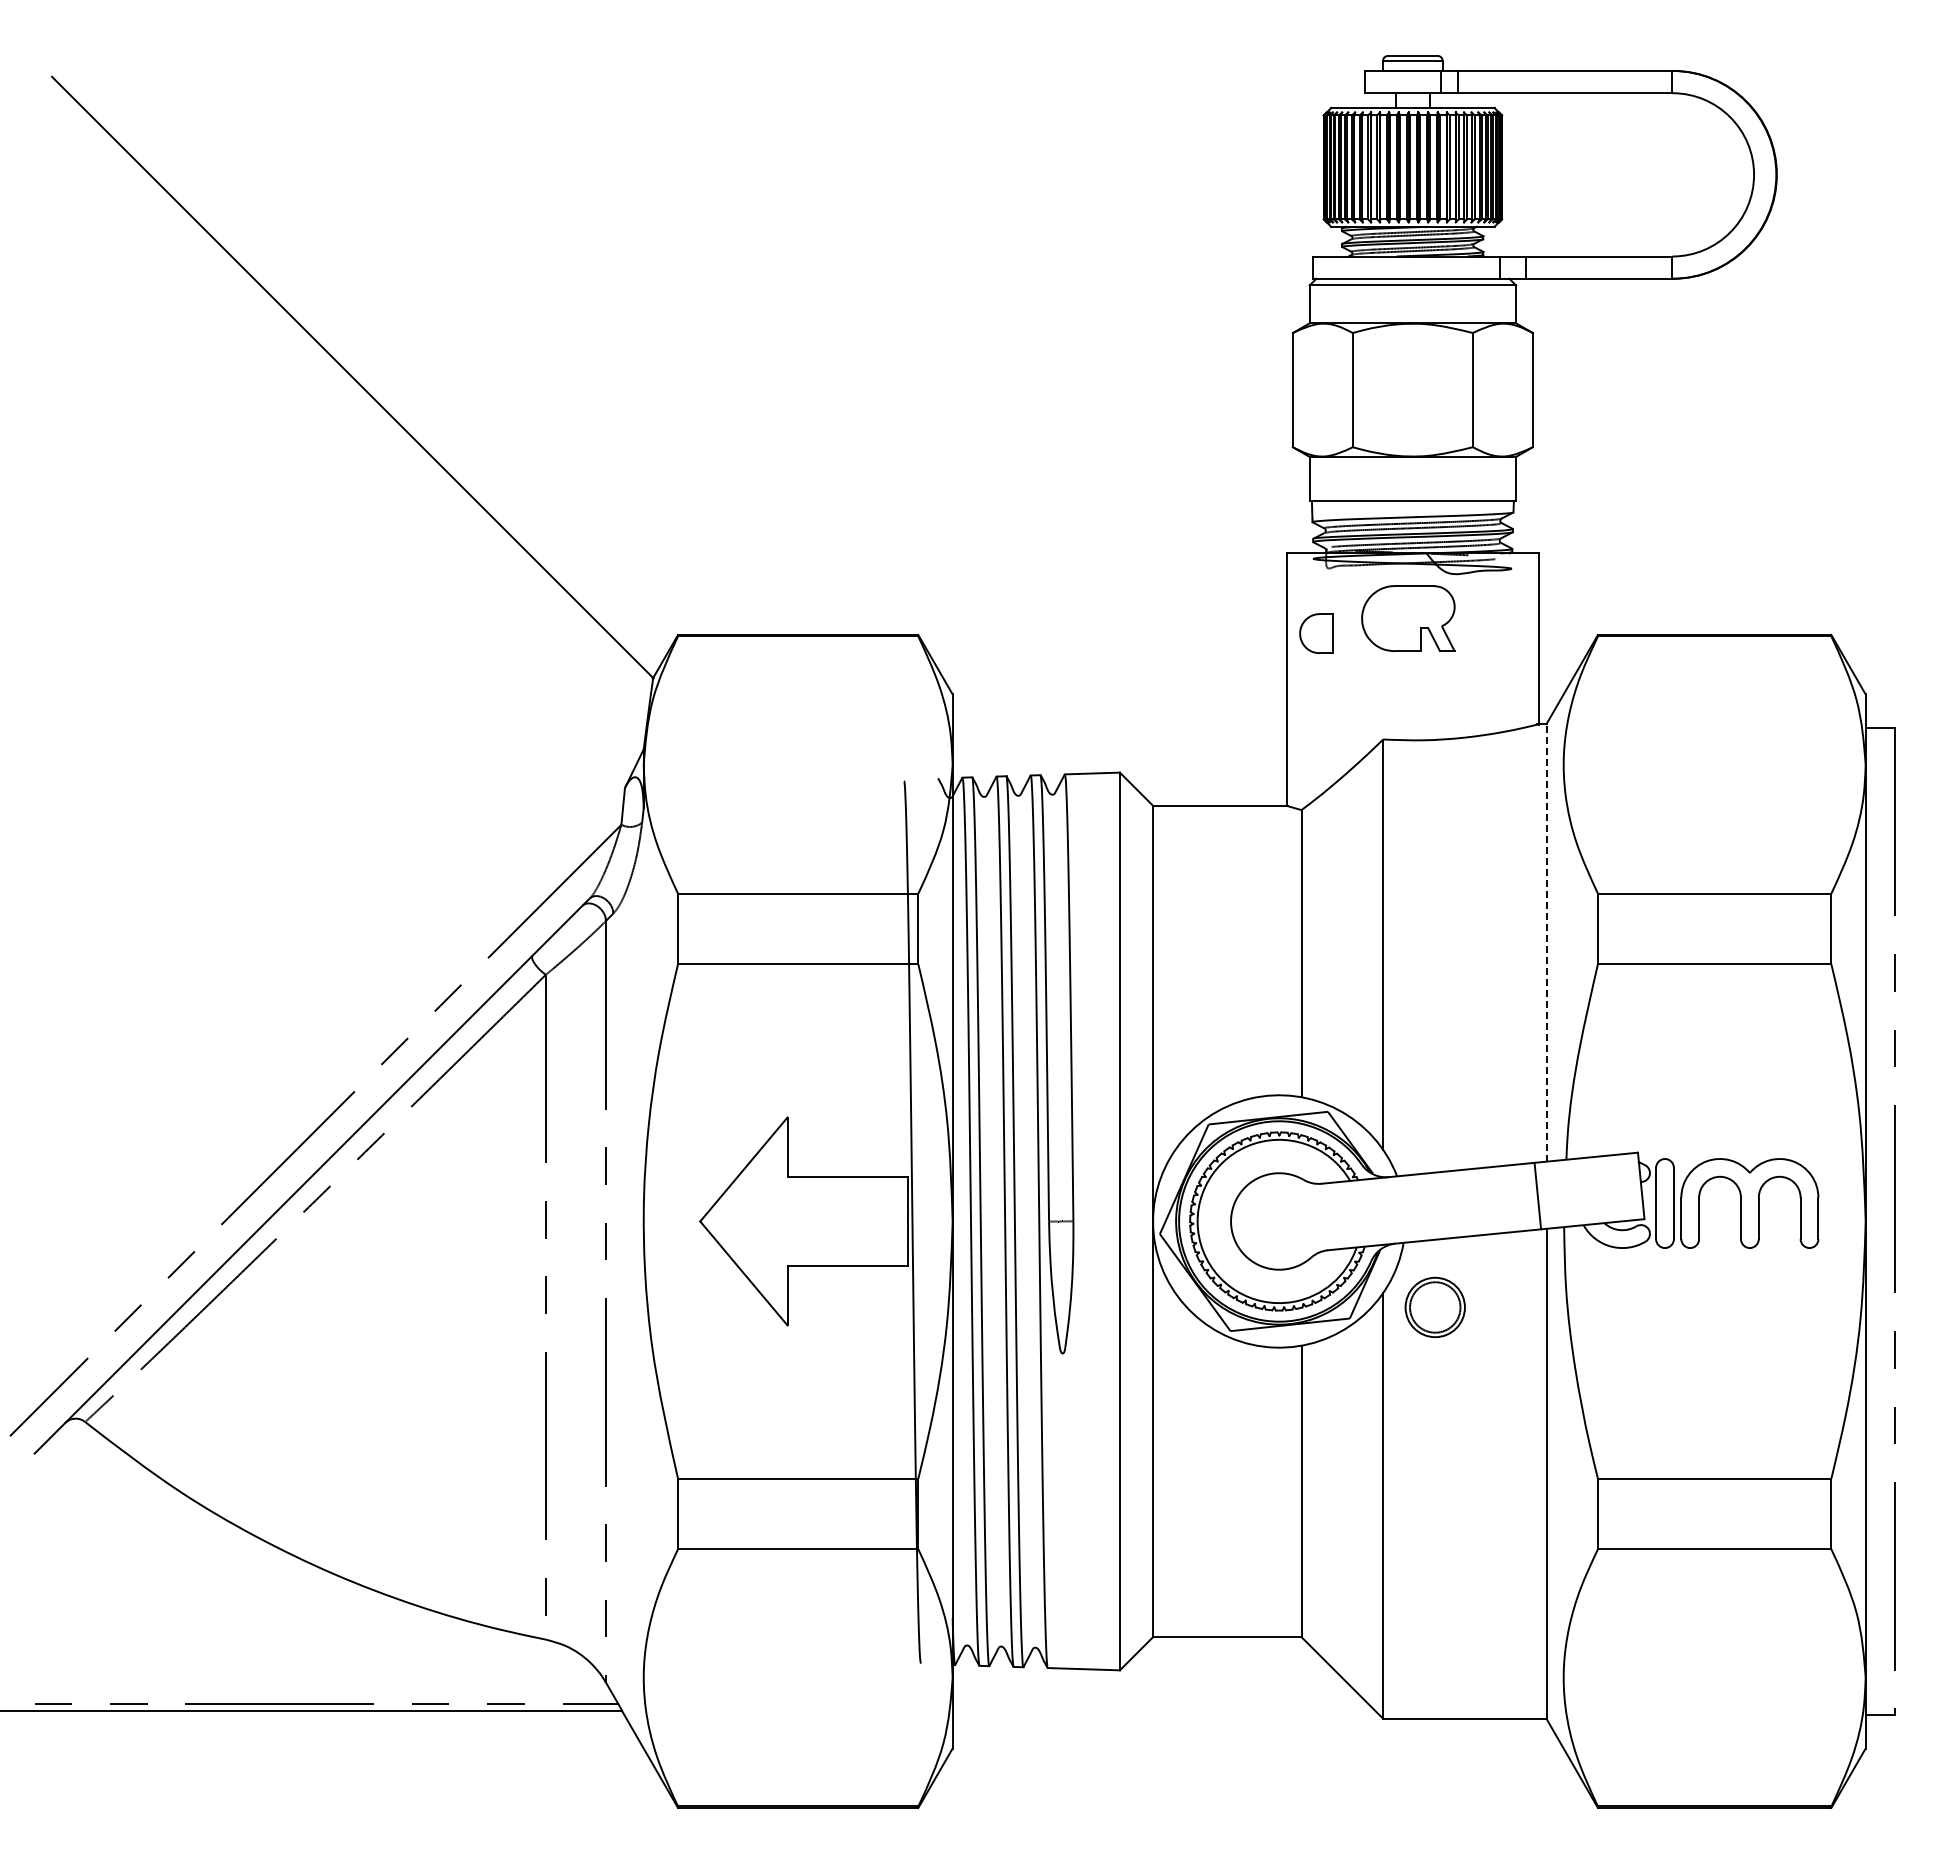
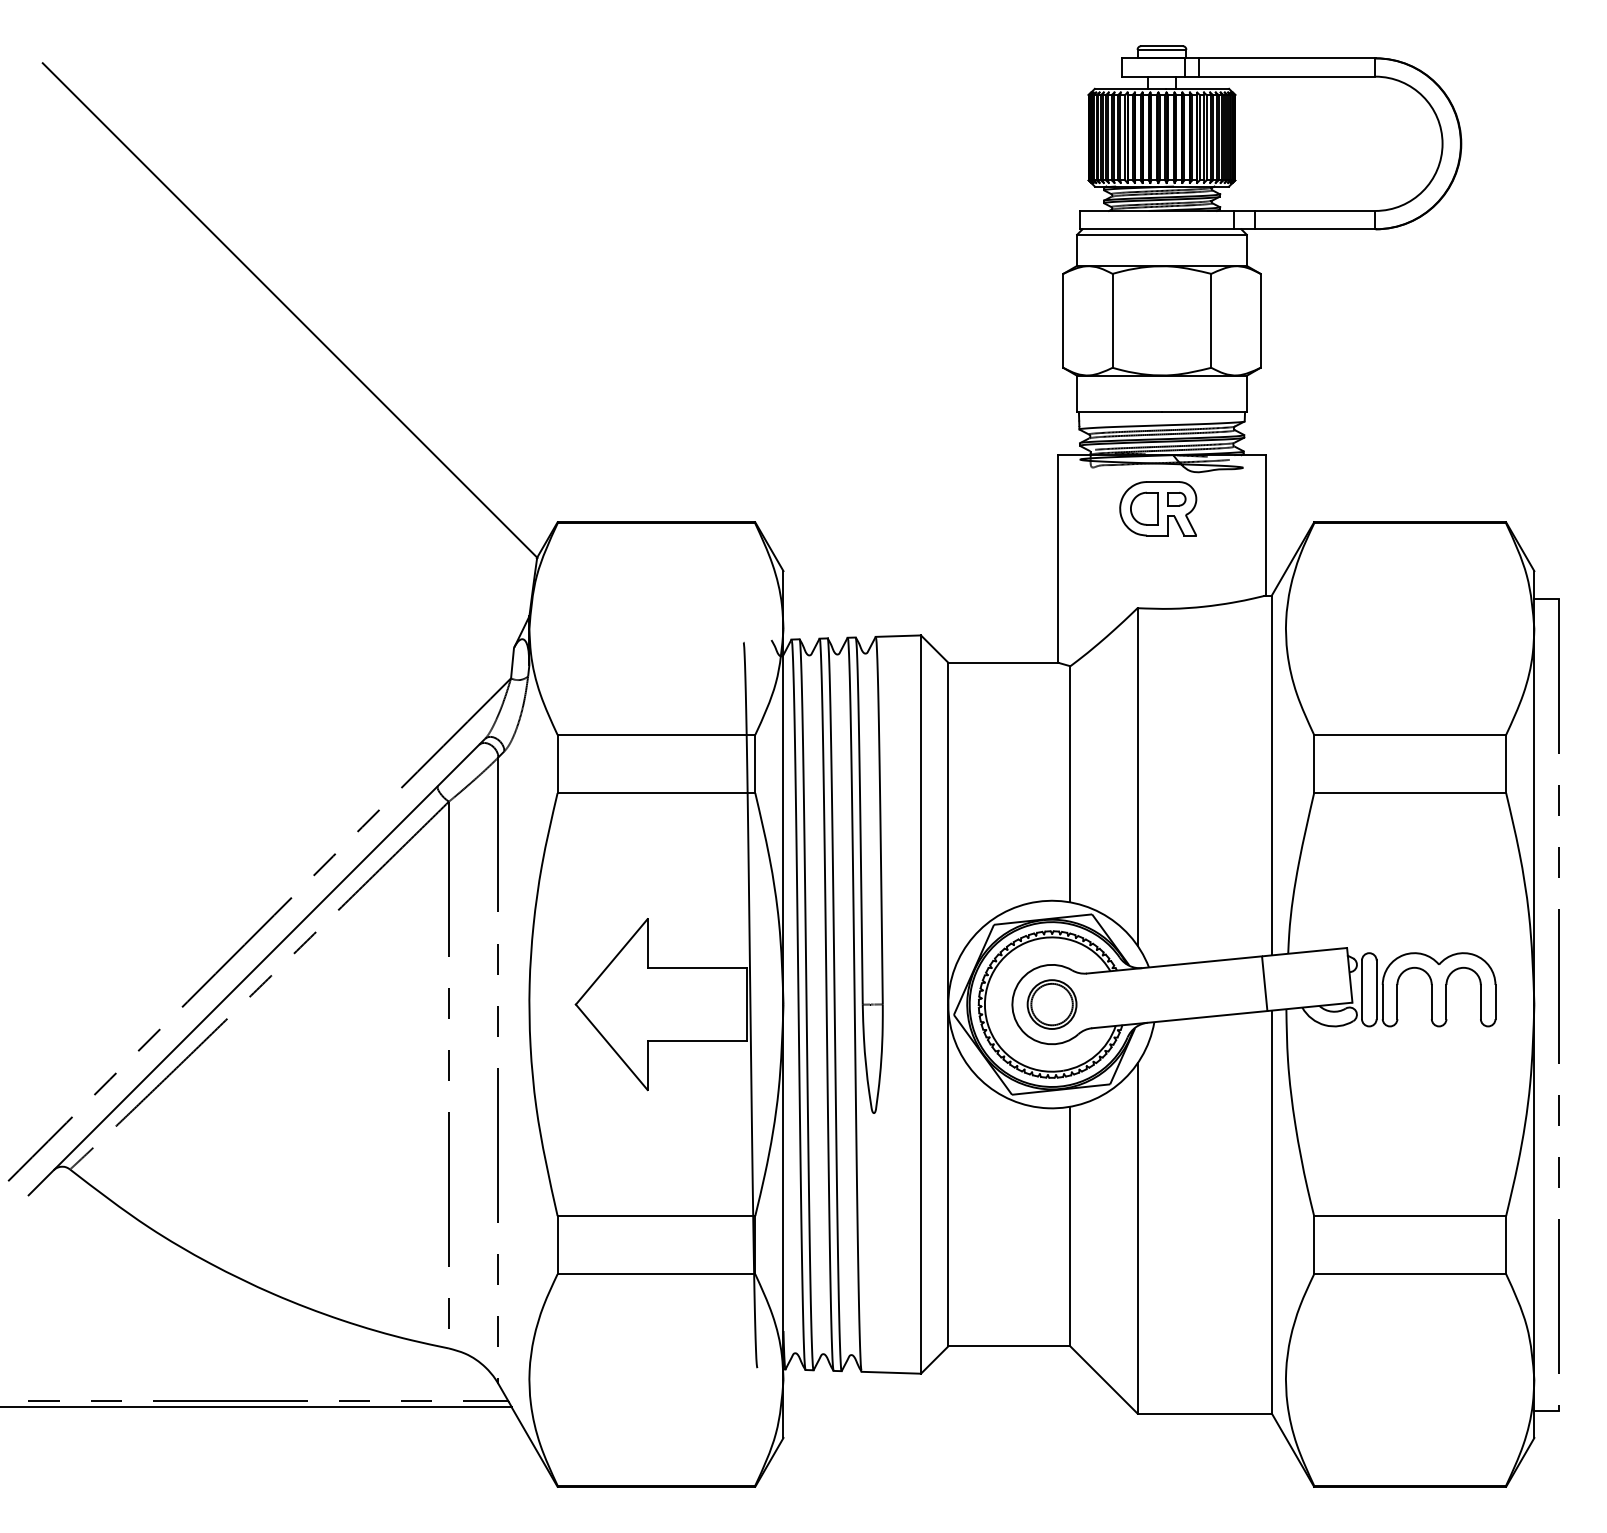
part: (1431, 606) -> (1177, 498), added
part: (1316, 633) -> (1144, 508), moved
line: (1546, 942) -> (1271, 775), dashed -> solid
part: (1434, 1307) -> (1051, 1004), moved

